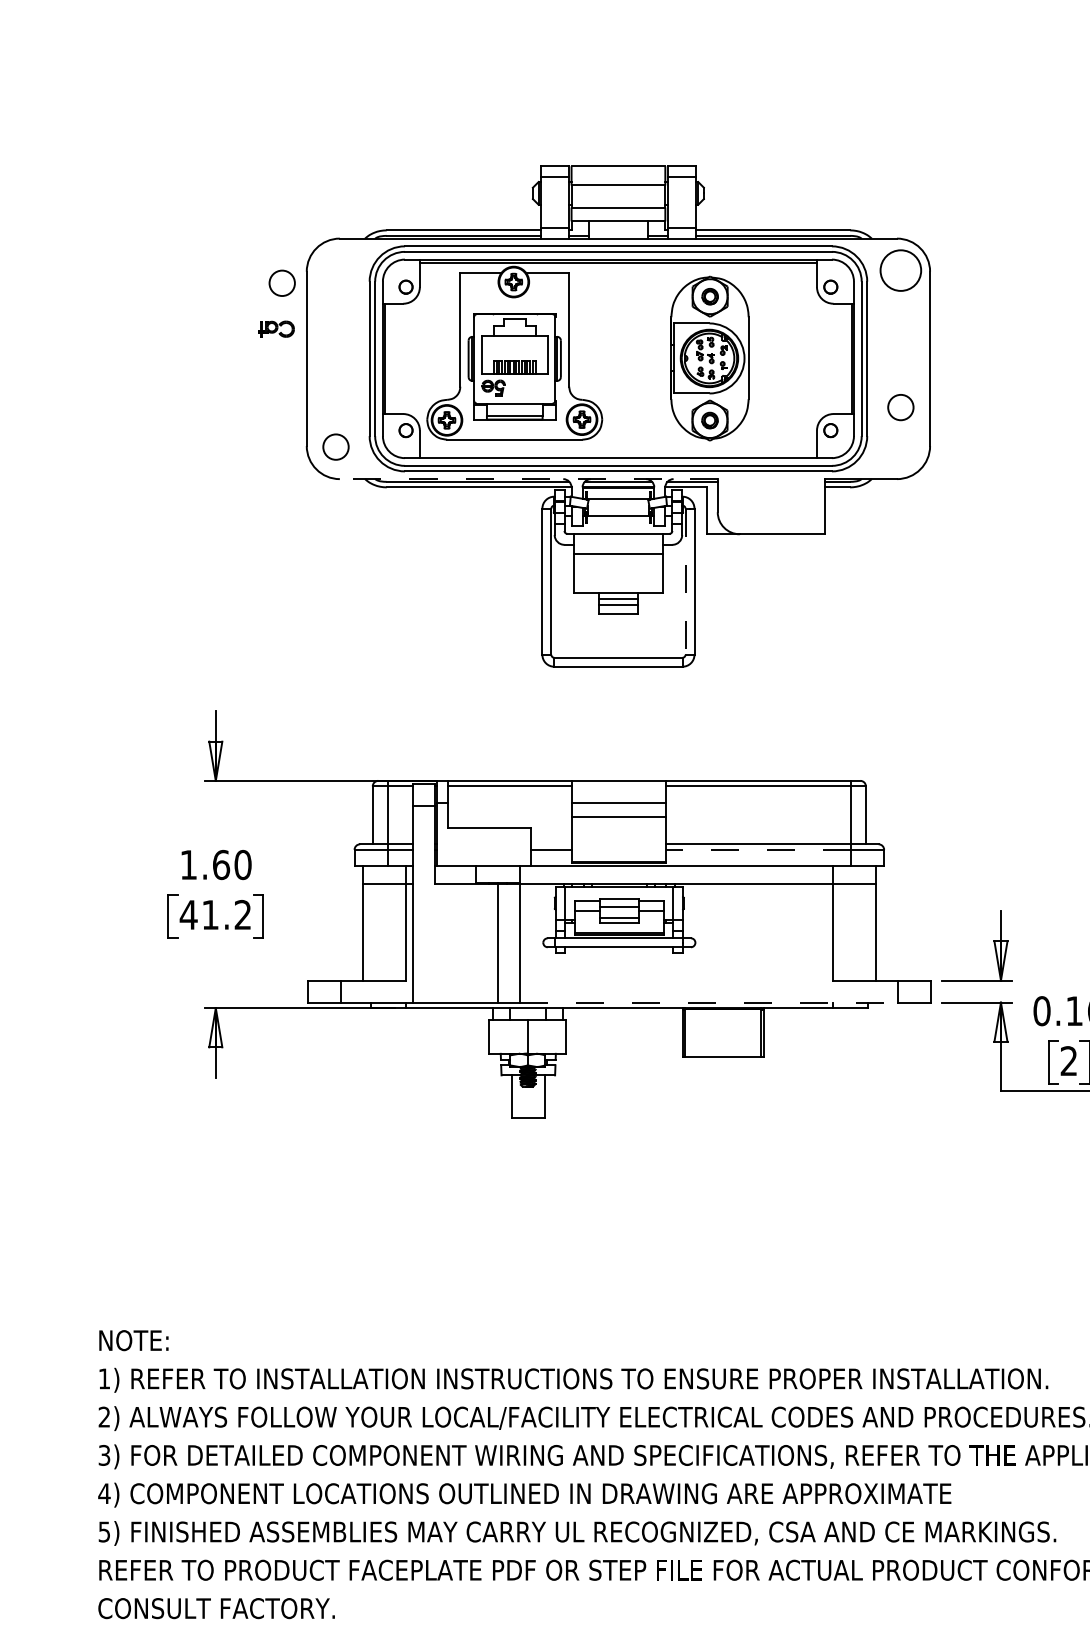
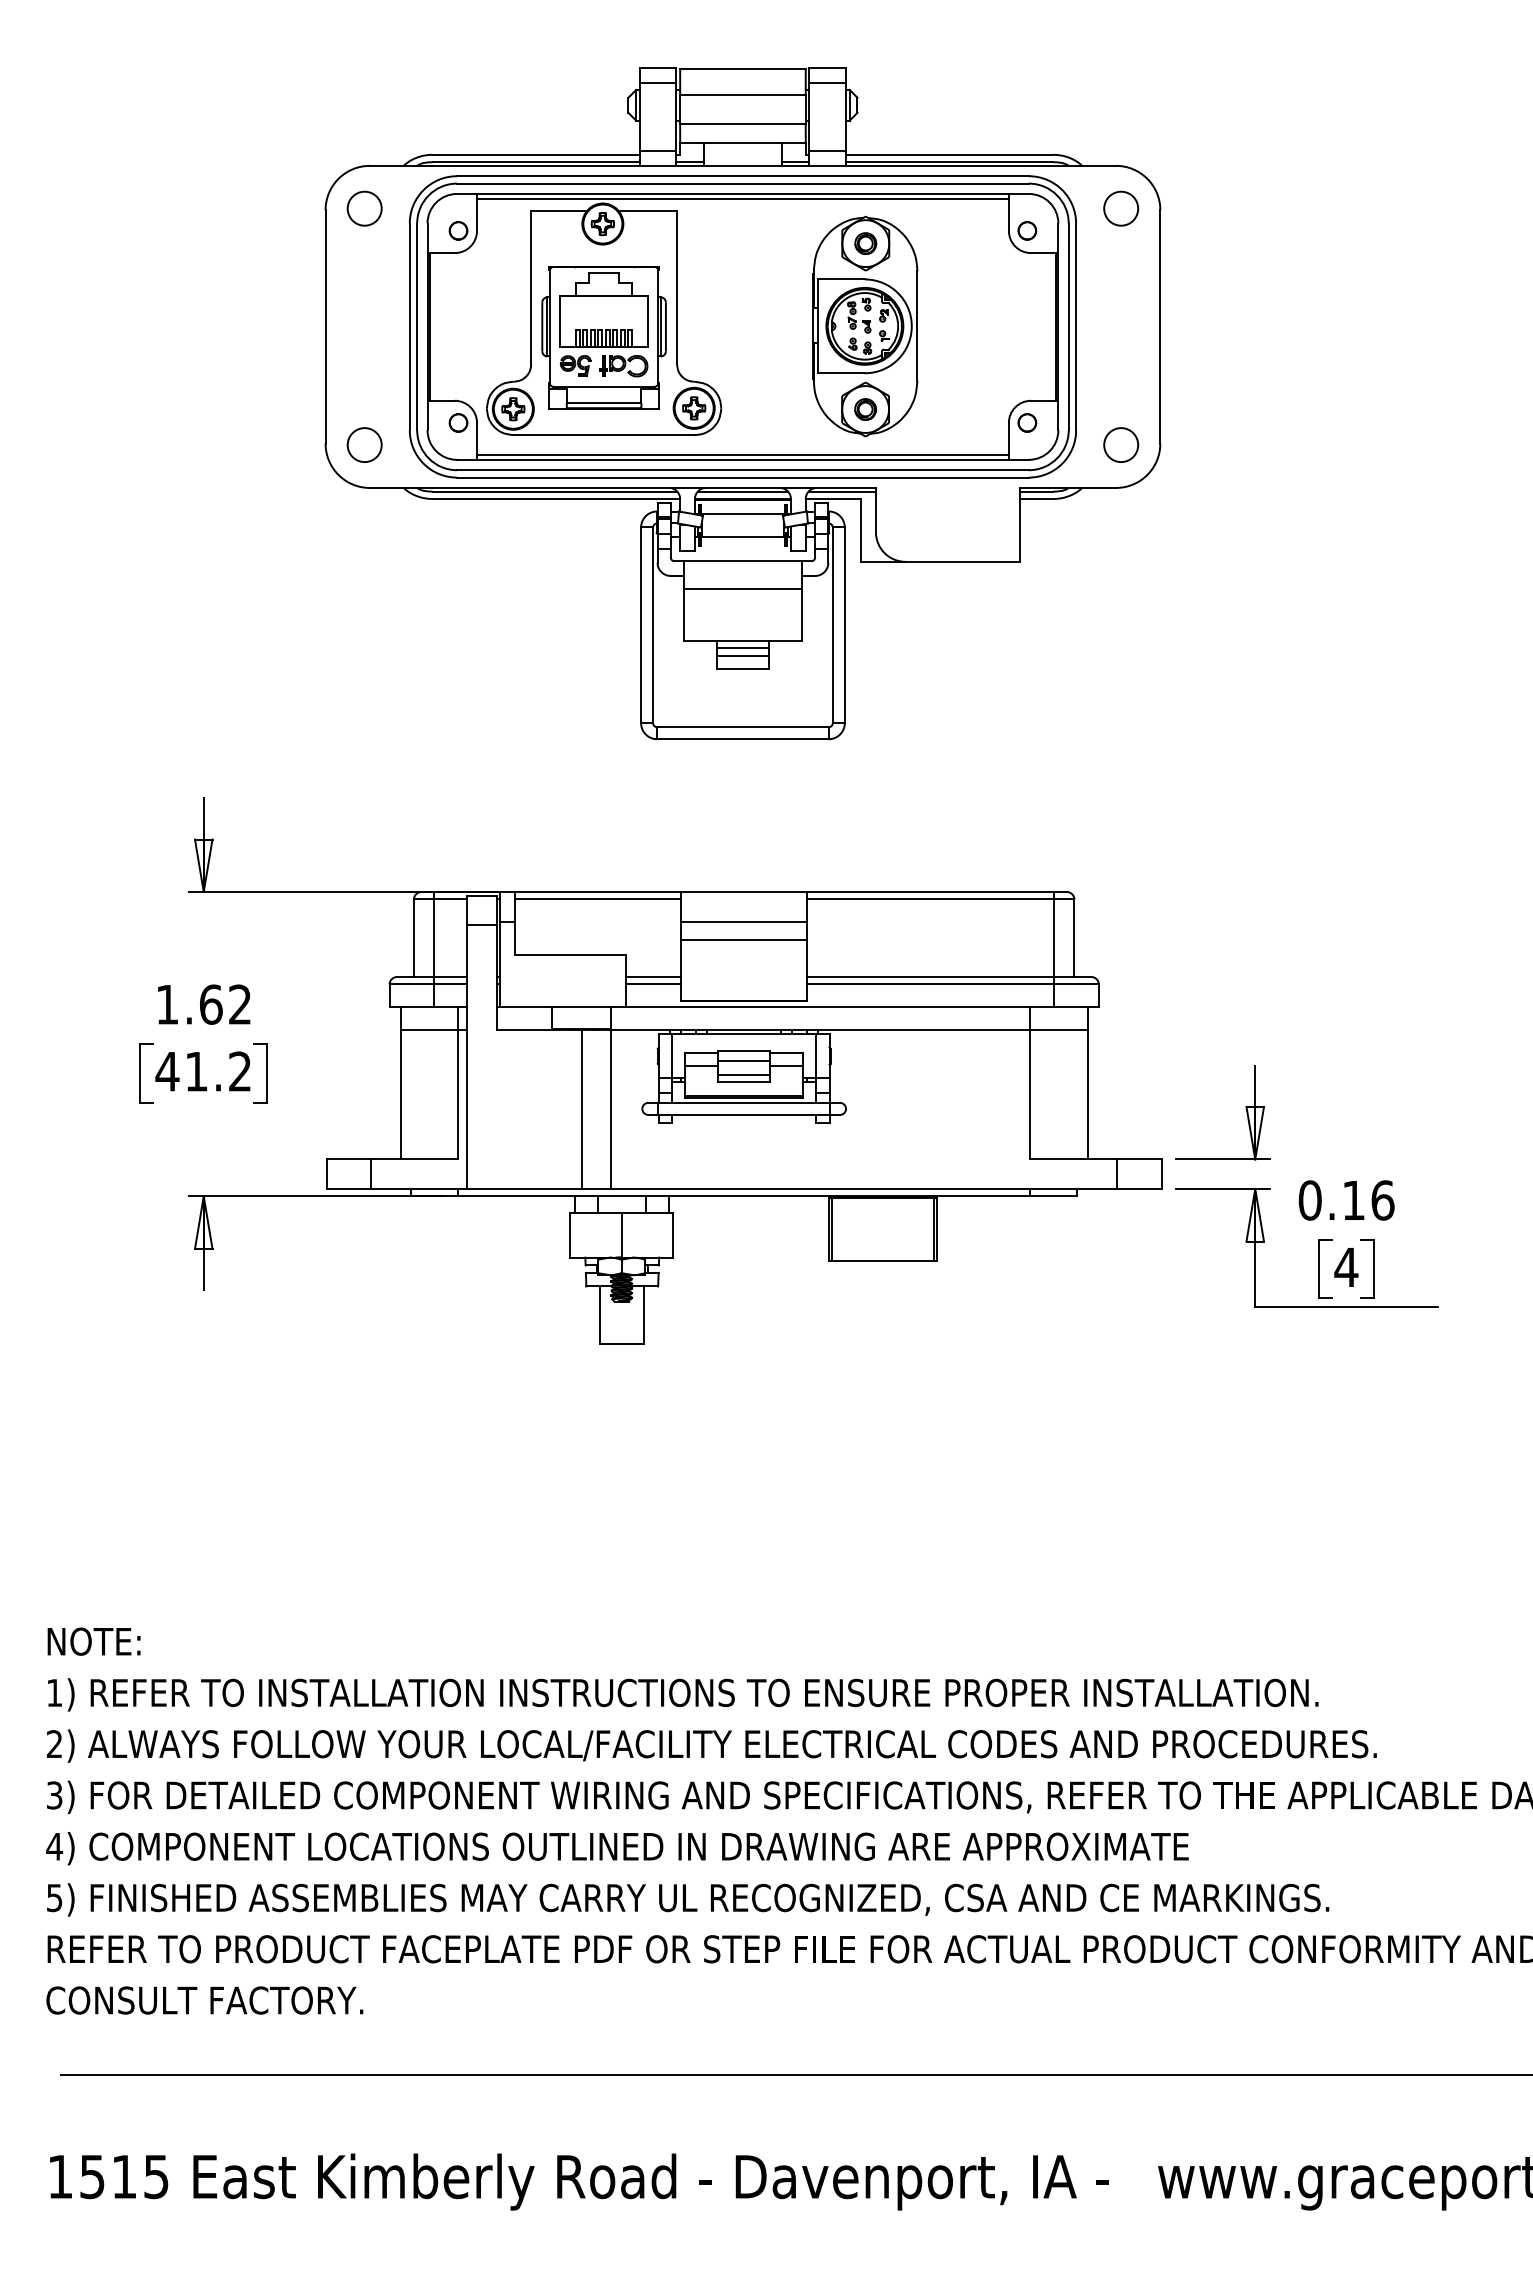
circle: (901, 270) -> (1121, 208), size x0.62
circle: (282, 283) -> (364, 208), moved
part: (276, 329) -> (623, 366), moved
circle: (901, 407) -> (1121, 444), moved
line: (618, 454) -> (742, 454), added
line: (528, 478) -> (622, 487), dashed -> solid
line: (685, 581) -> (832, 625), dashed -> solid
line: (551, 844) -> (653, 977), added
line: (758, 849) -> (930, 984), dashed -> solid
text: (242, 864) -> (239, 1004), 1.60 -> 1.62
line: (709, 1002) -> (864, 1189), dashed -> solid
text: (1069, 1060) -> (1346, 1266), 2 -> 4

